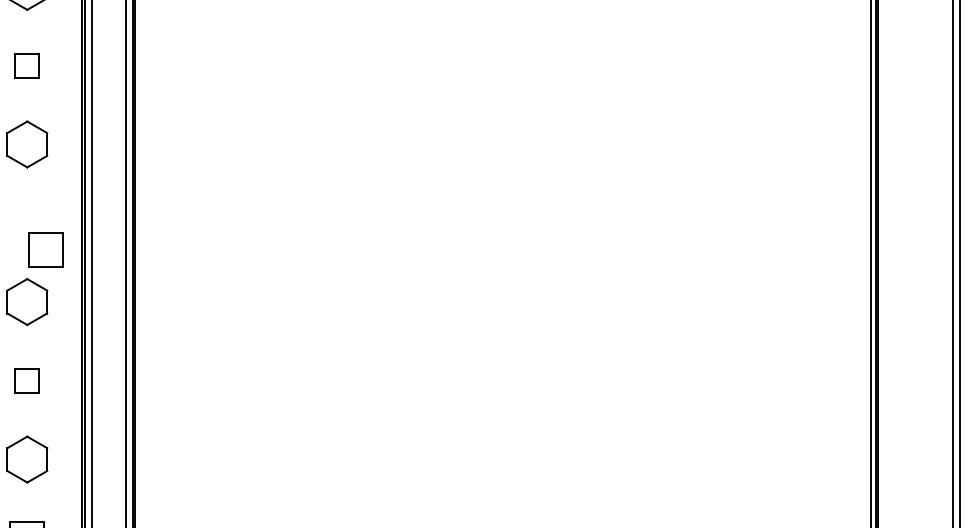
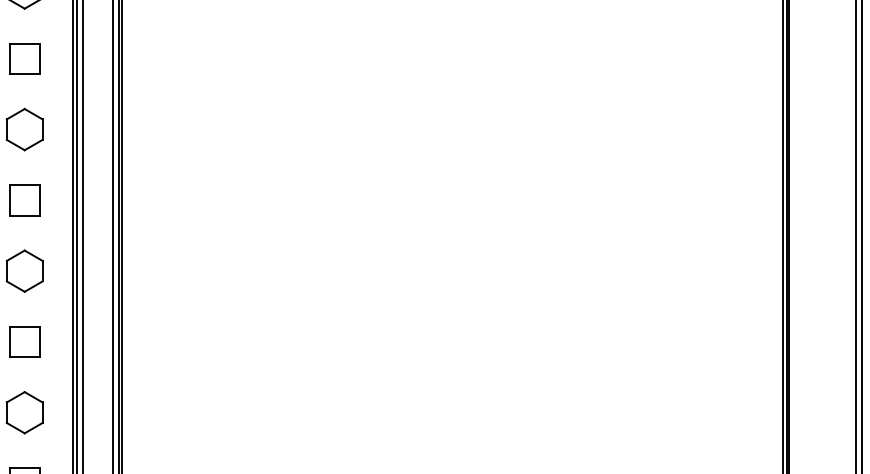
part: (26, 65) -> (23, 58), size x1.43
part: (45, 249) -> (23, 199), moved
part: (26, 380) -> (23, 341), size x1.43

